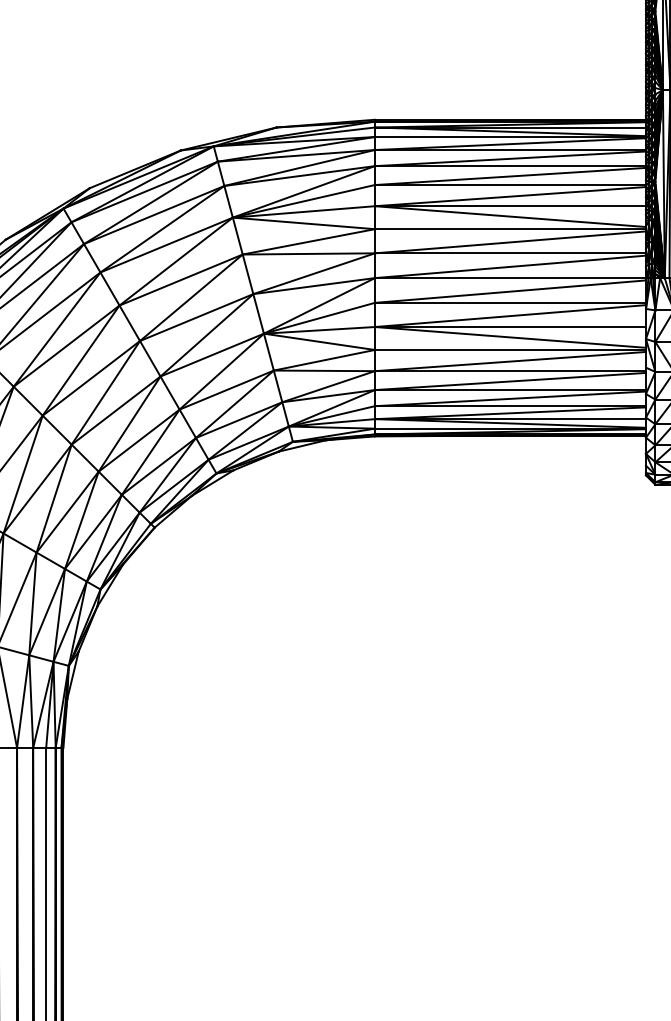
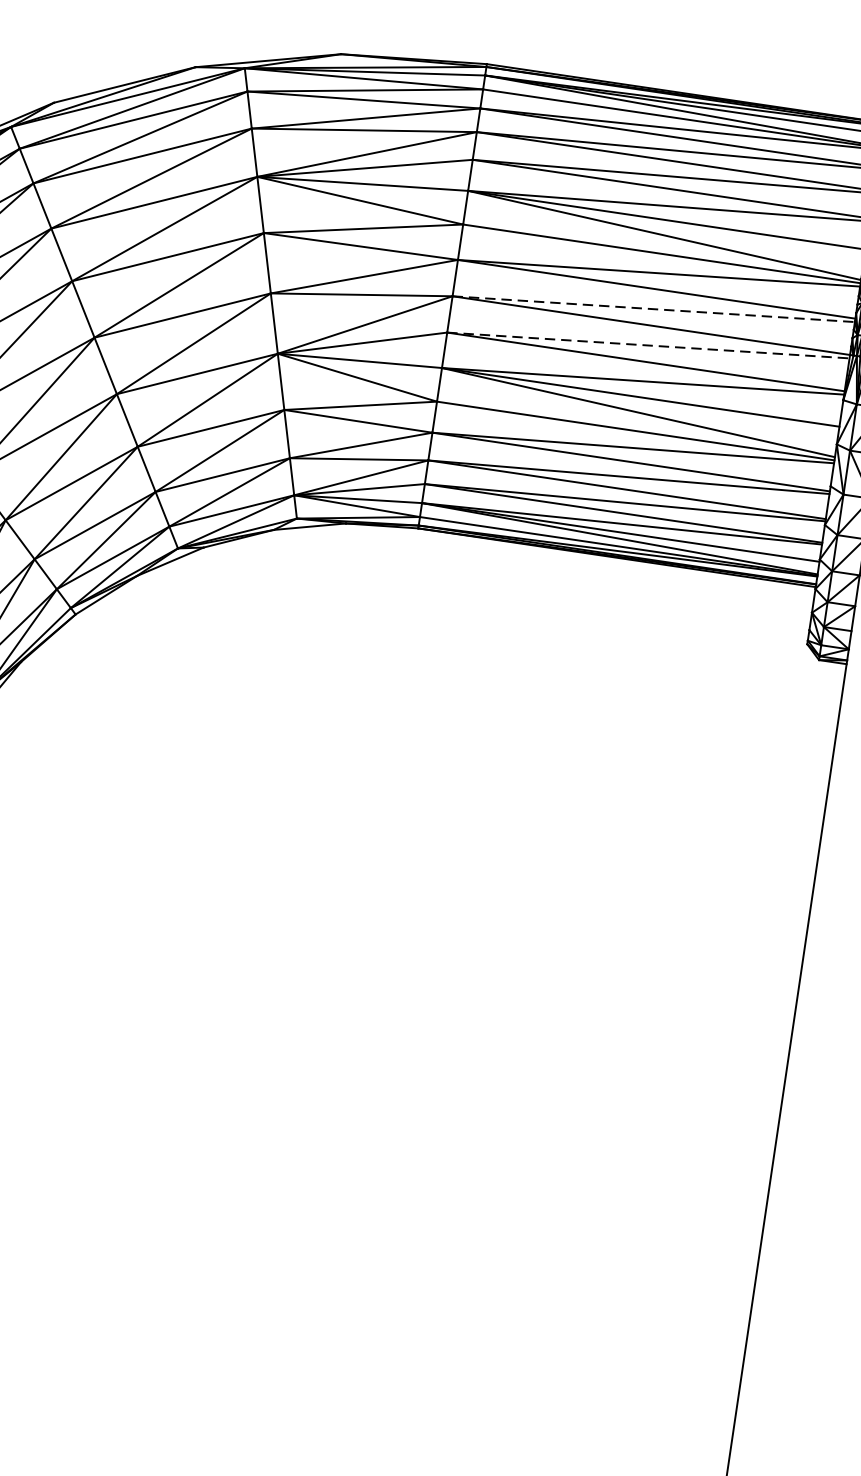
line: (510, 266) -> (653, 308), solid -> dashed
line: (510, 291) -> (648, 345), solid -> dashed

